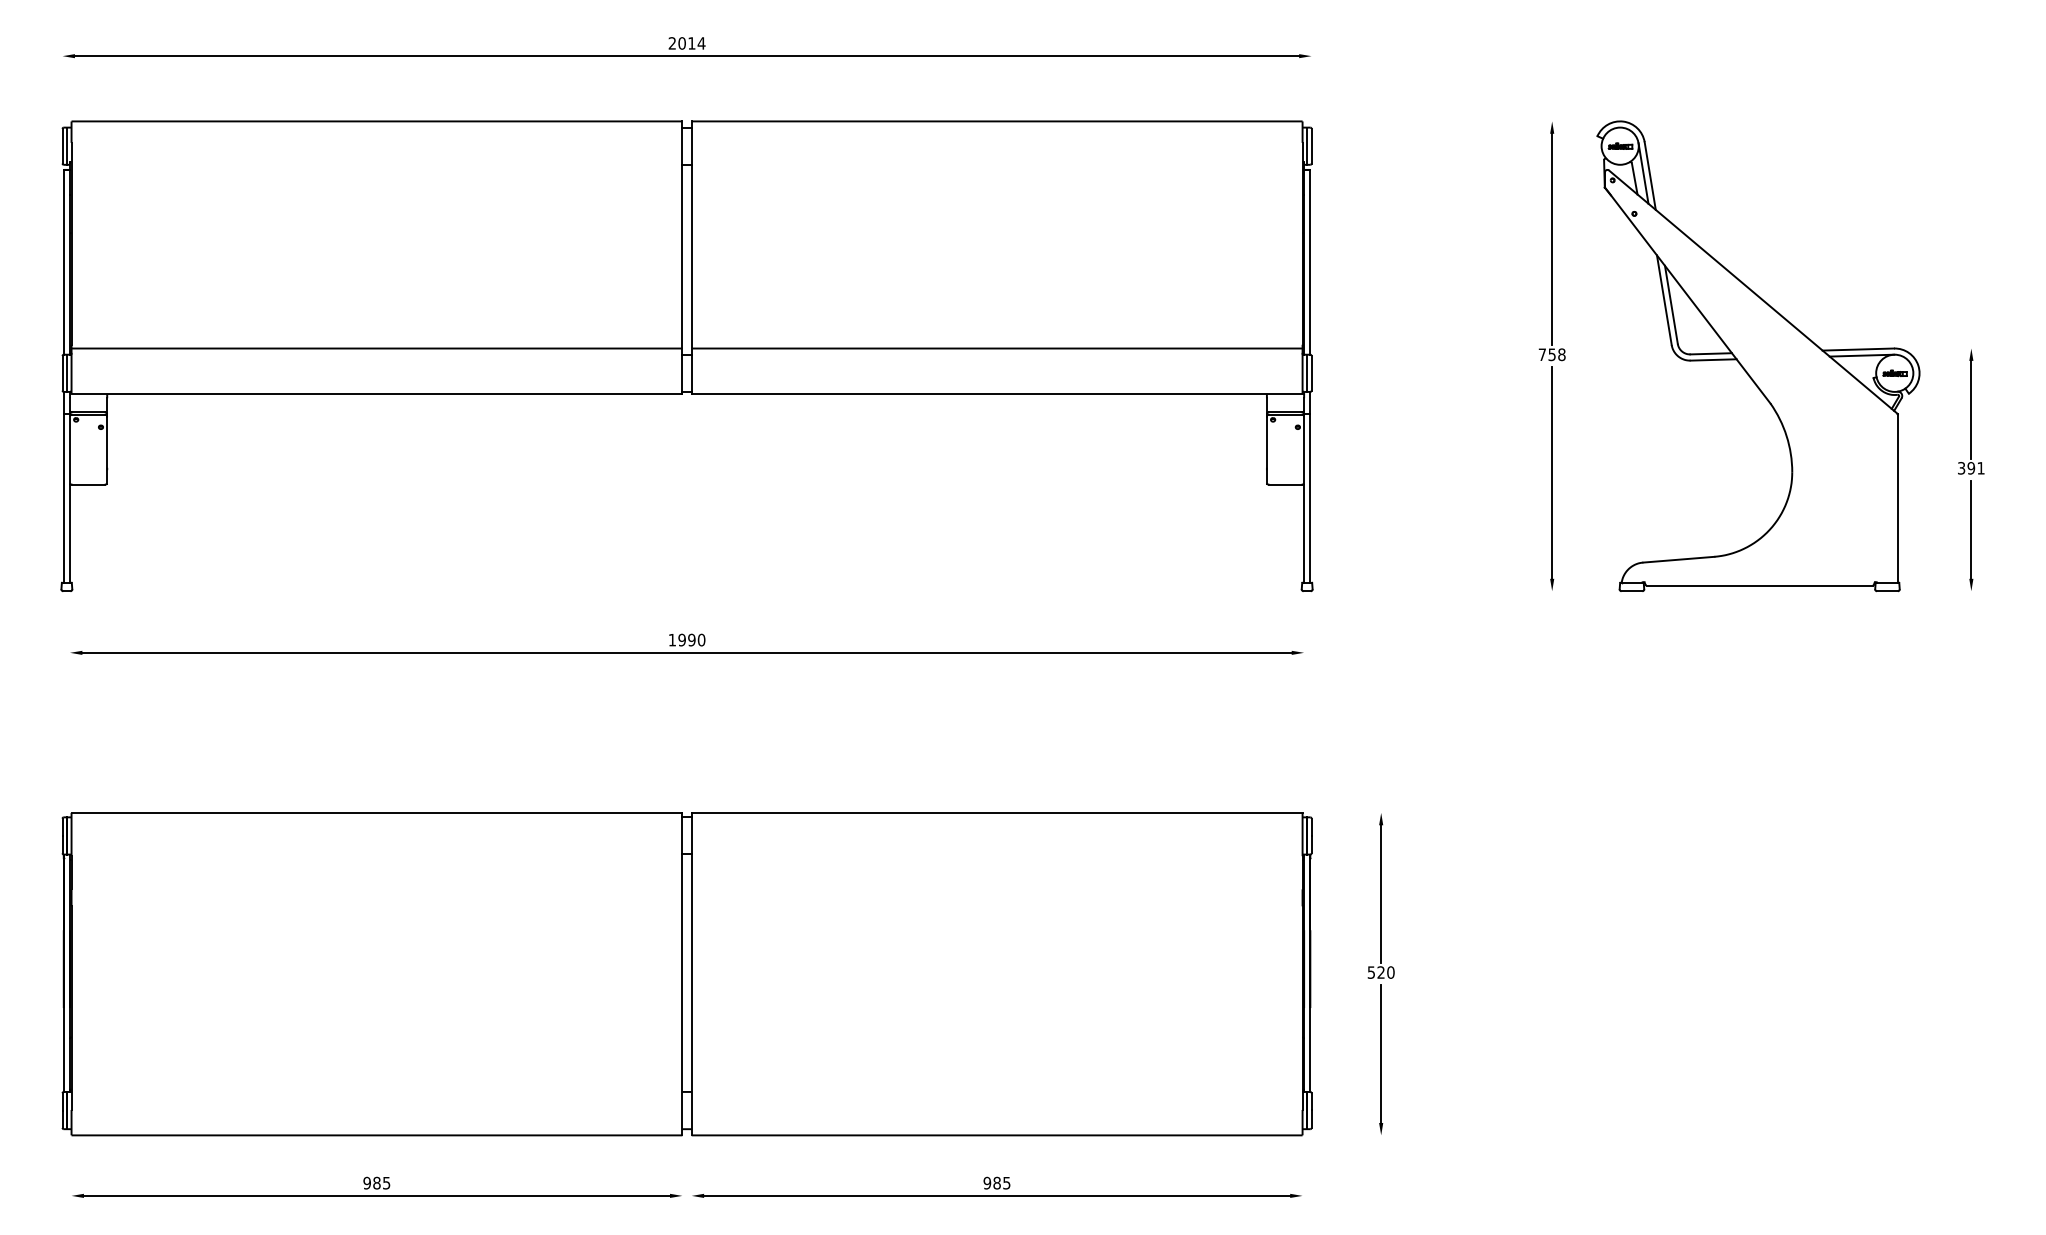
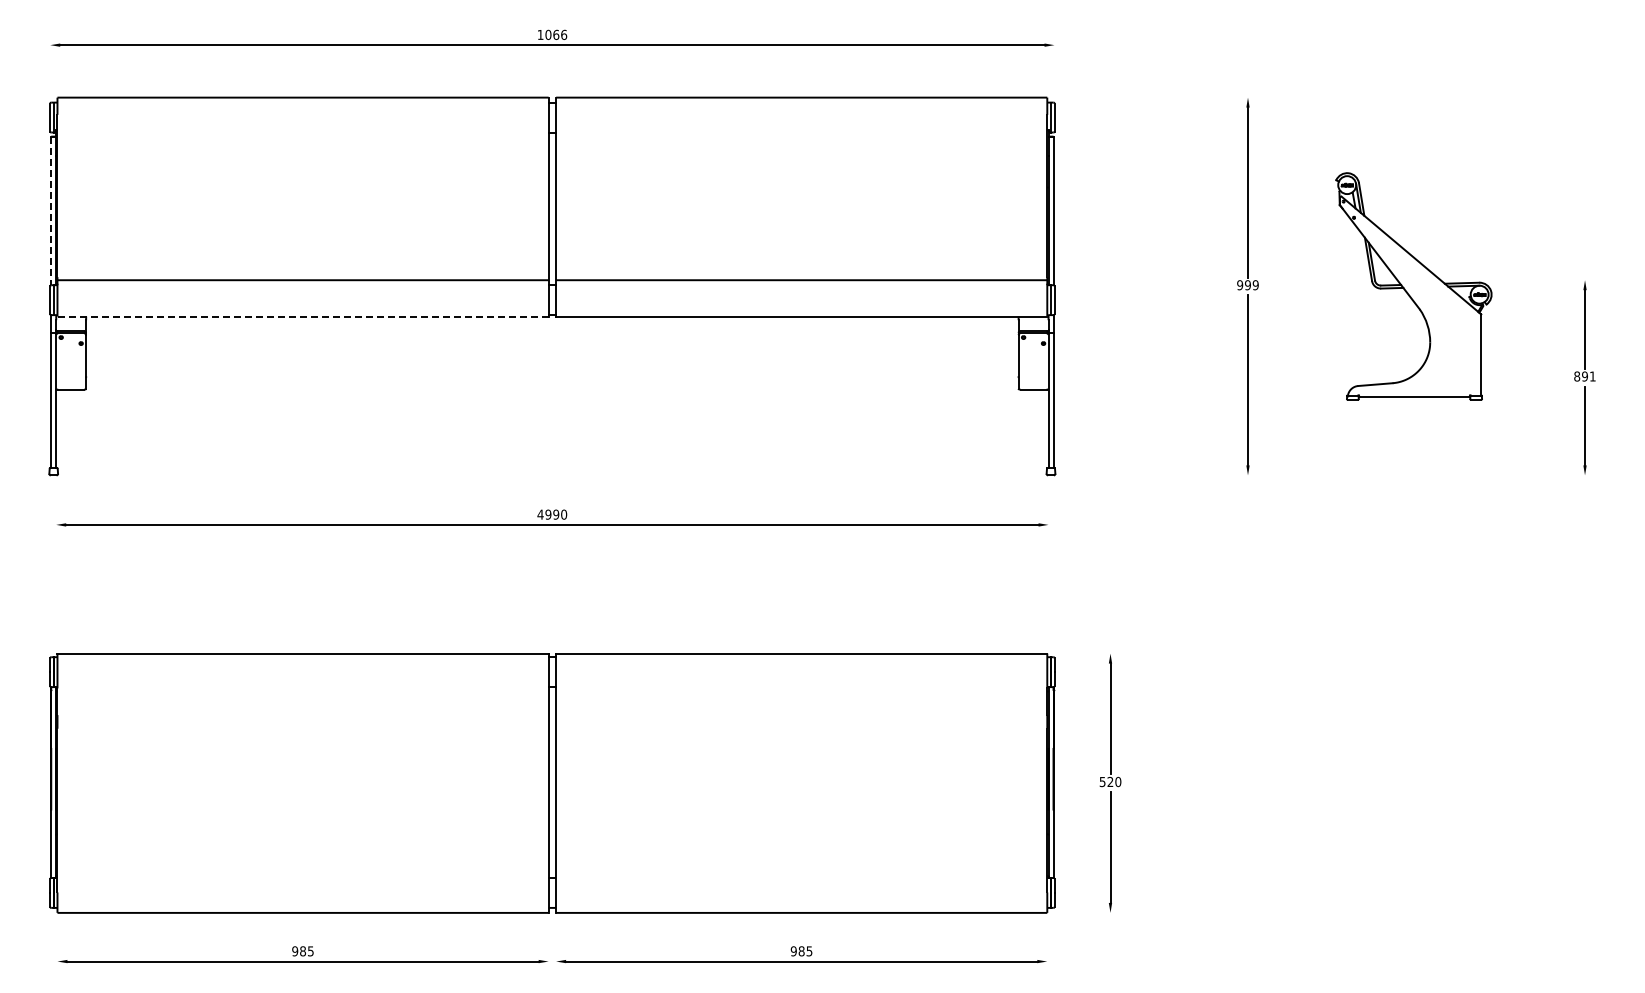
text: (685, 42) -> (551, 34), 2014 -> 1066
line: (64, 263) -> (51, 211), solid -> dashed
text: (1551, 355) -> (1247, 285), 758 -> 999
part: (1758, 356) -> (1413, 286), size x0.6
line: (377, 393) -> (303, 316), solid -> dashed
text: (1961, 468) -> (1577, 376), 391 -> 891
text: (672, 639) -> (540, 514), 1990 -> 4990

